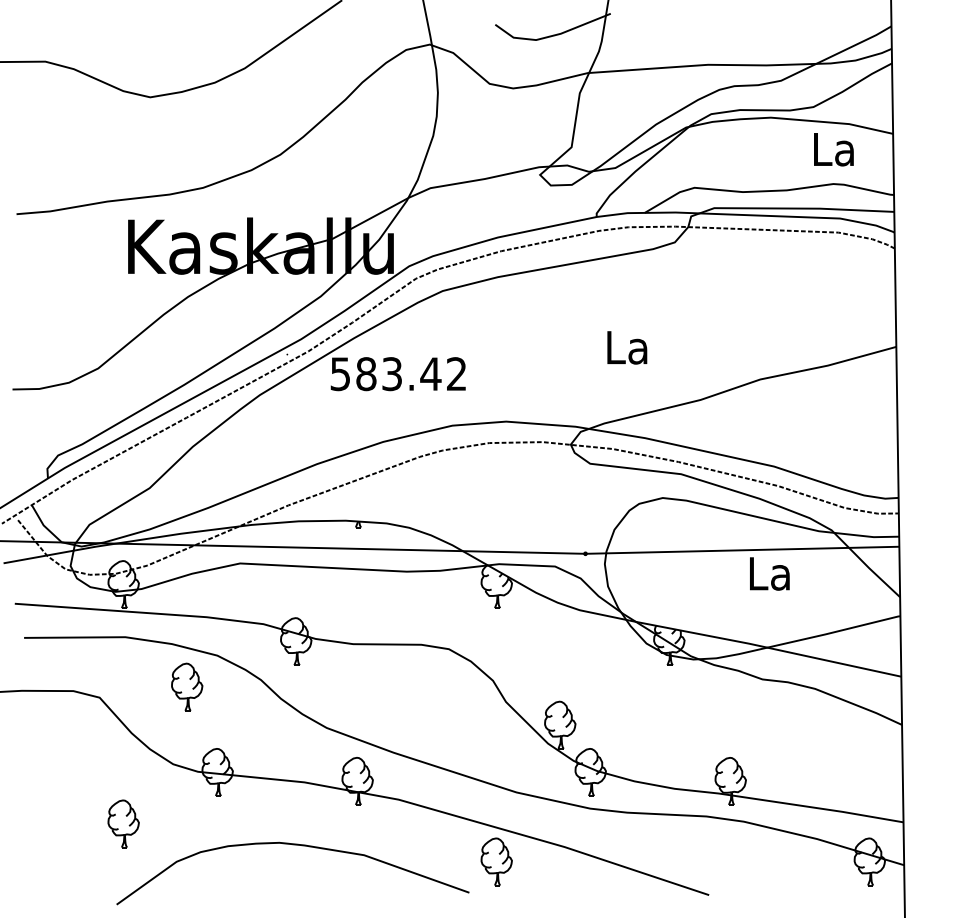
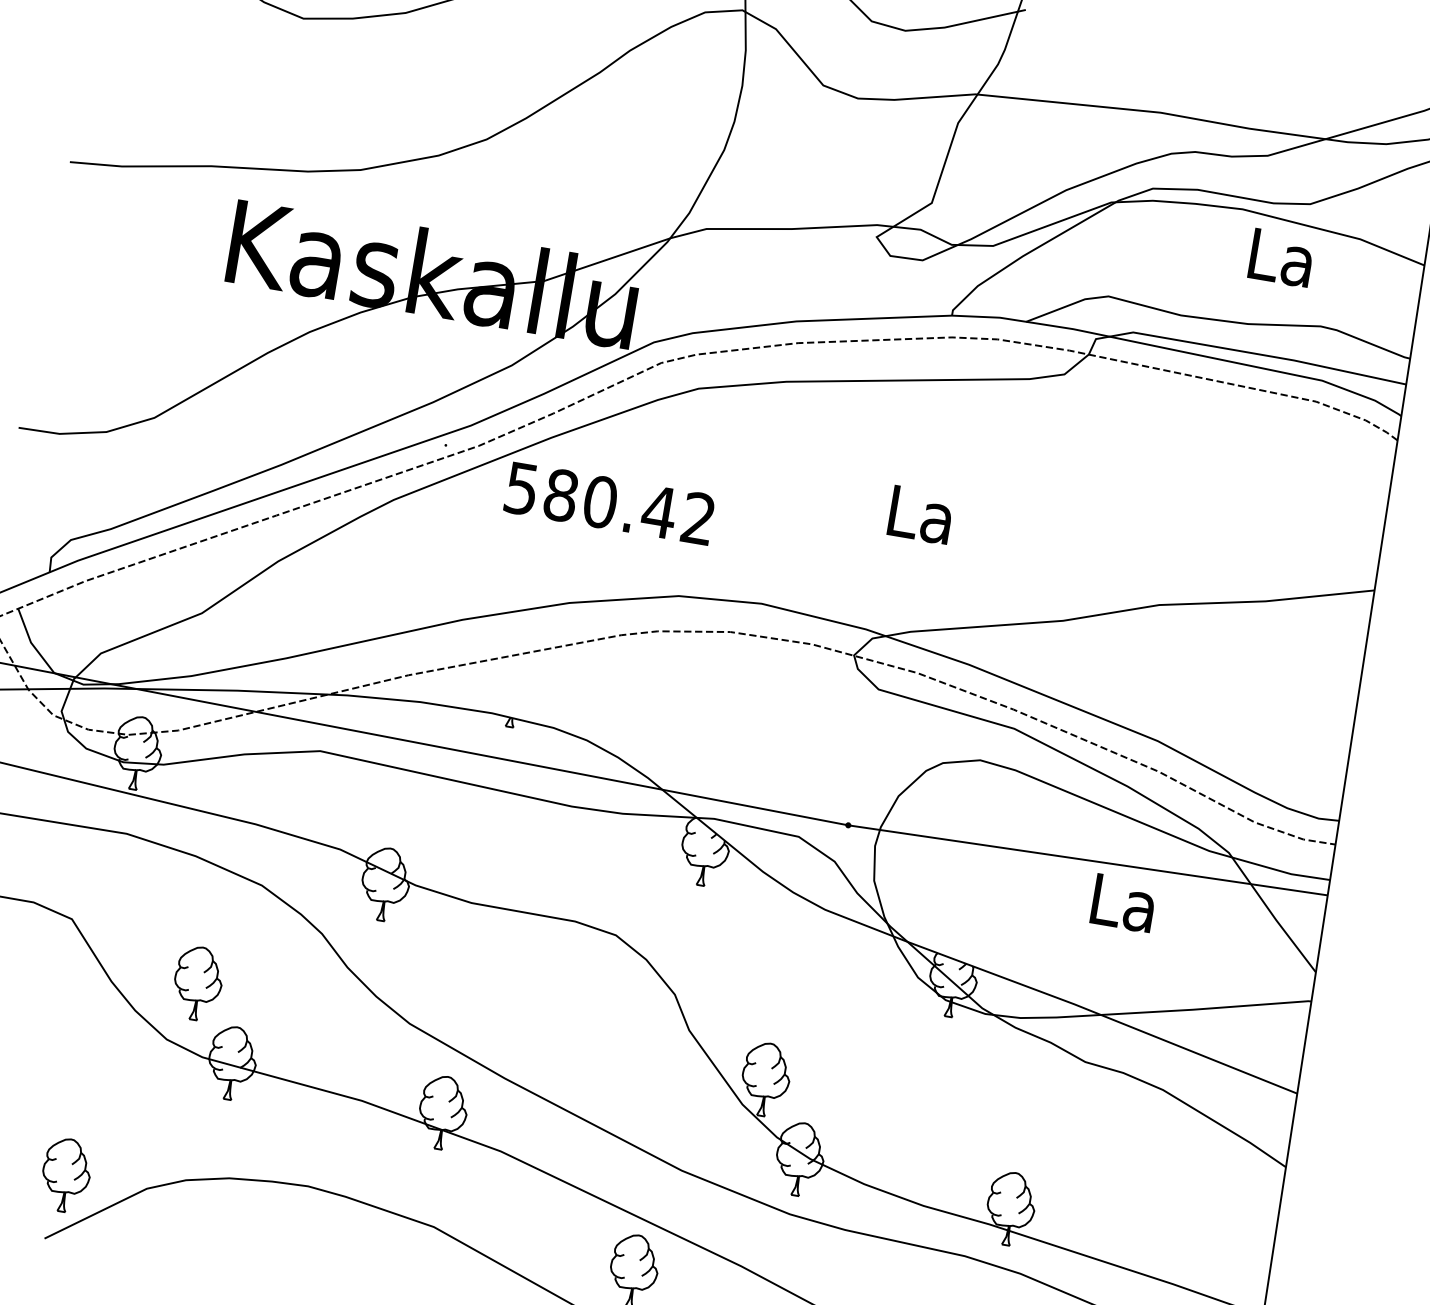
text: (833, 149) -> (1280, 257), moved
text: (627, 347) -> (921, 514), moved
text: (392, 374) -> (600, 502), 583.42 -> 580.42
part: (187, 686) -> (198, 982), moved
part: (123, 823) -> (66, 1174), moved

